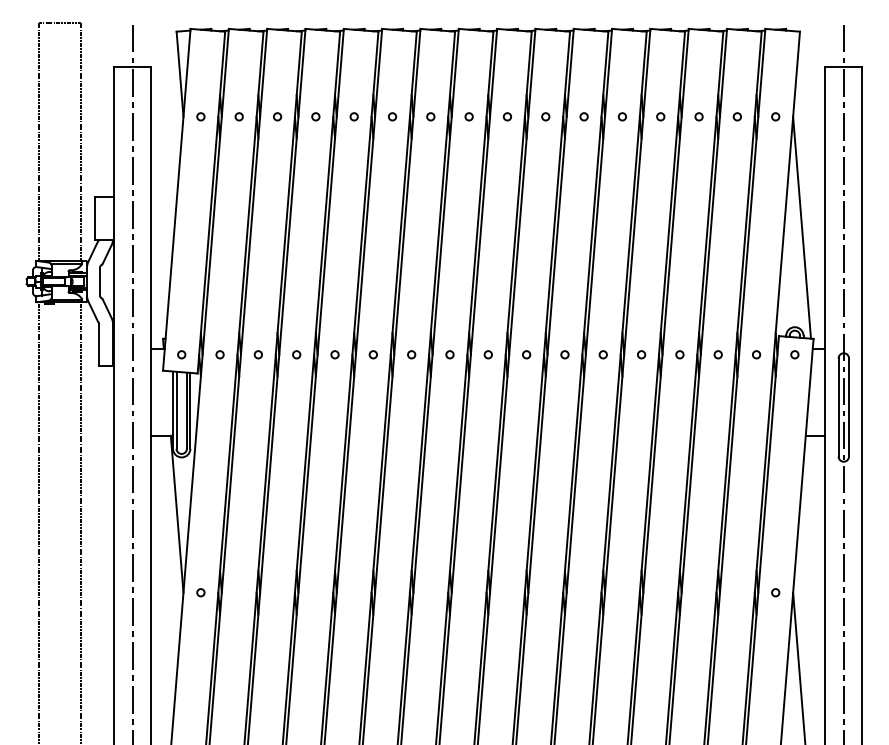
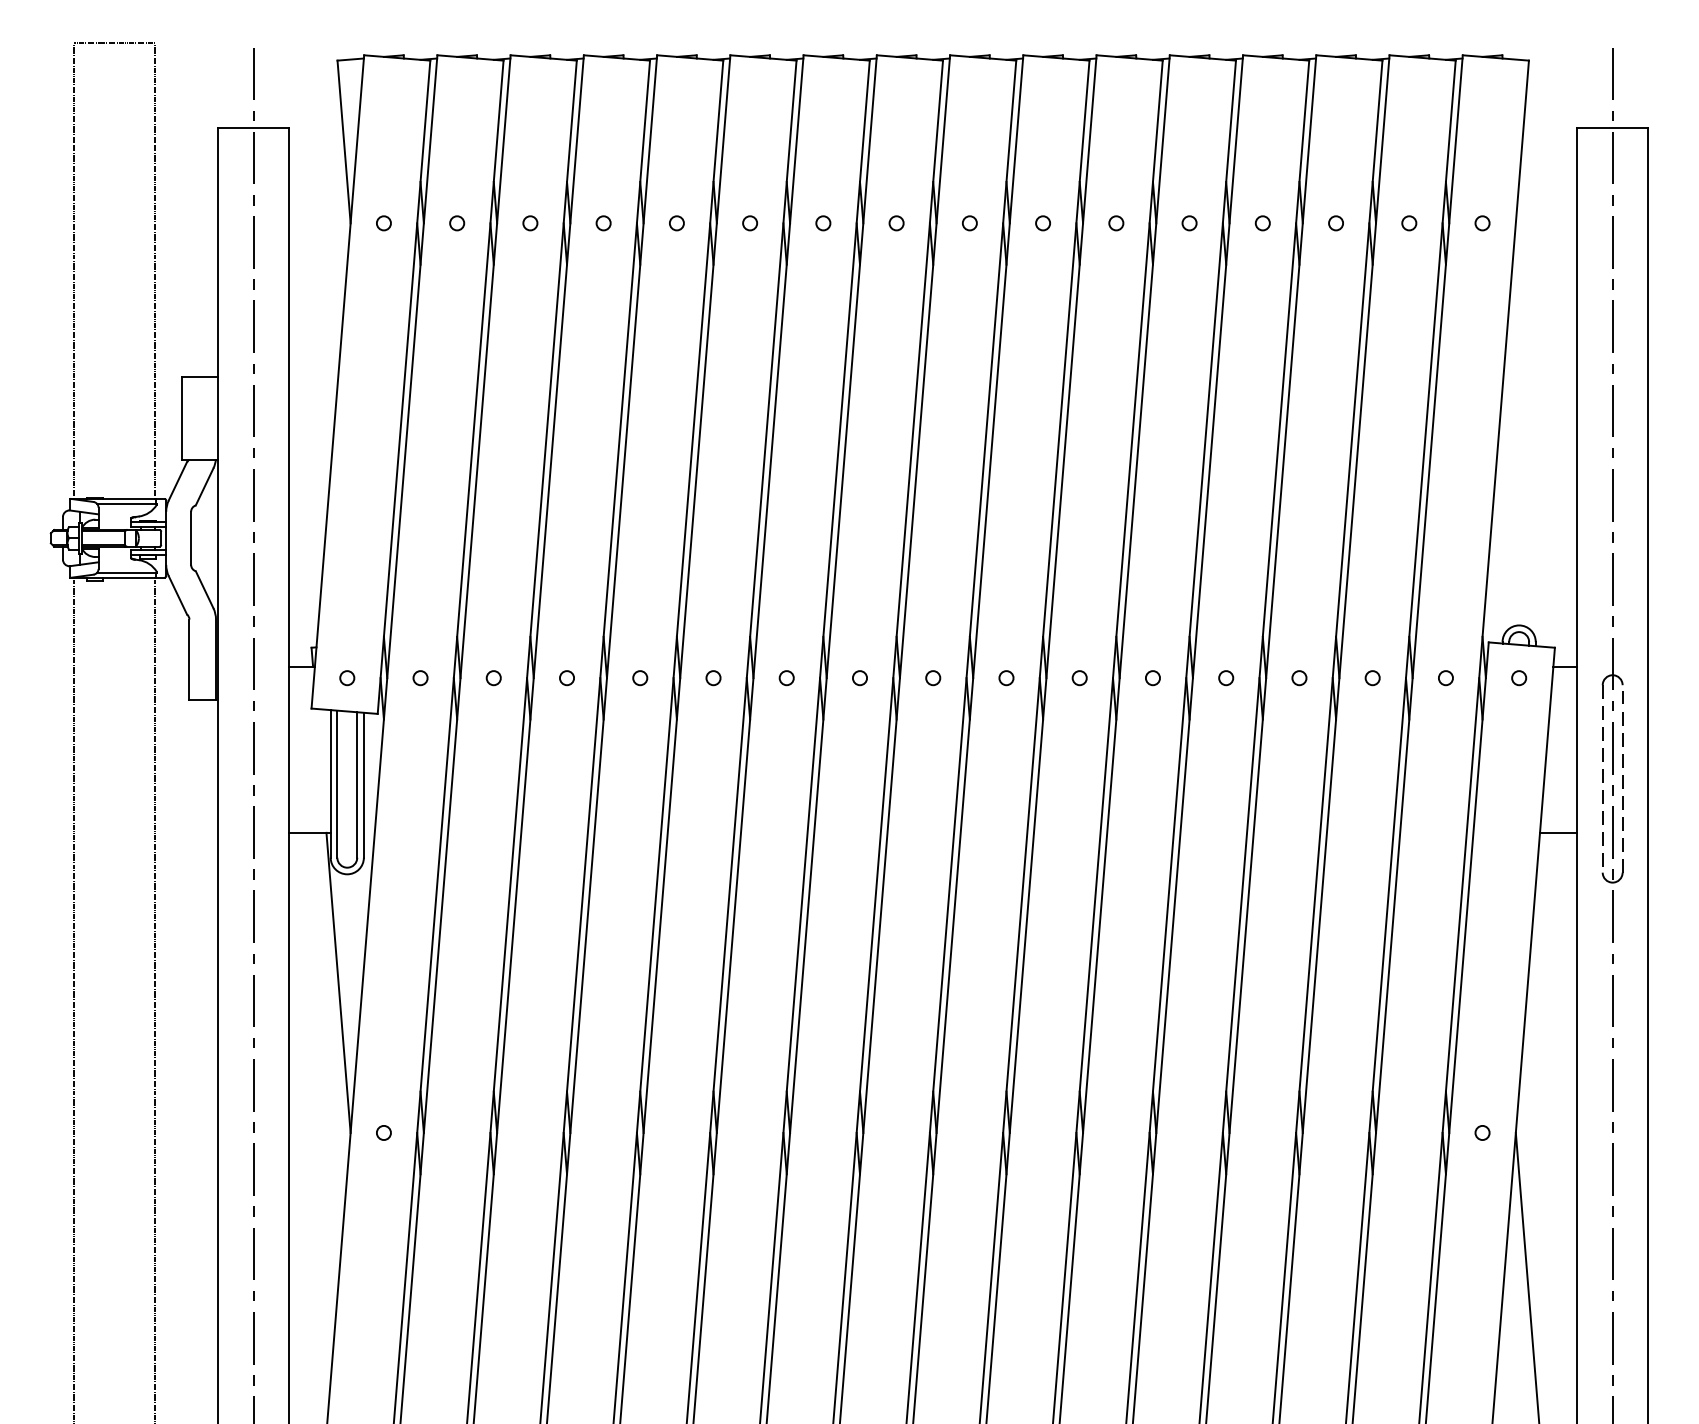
line: (801, 227) -> (1531, 434), removed
line: (849, 407) -> (1623, 778), solid -> dashed
line: (838, 408) -> (1602, 780), solid -> dashed

